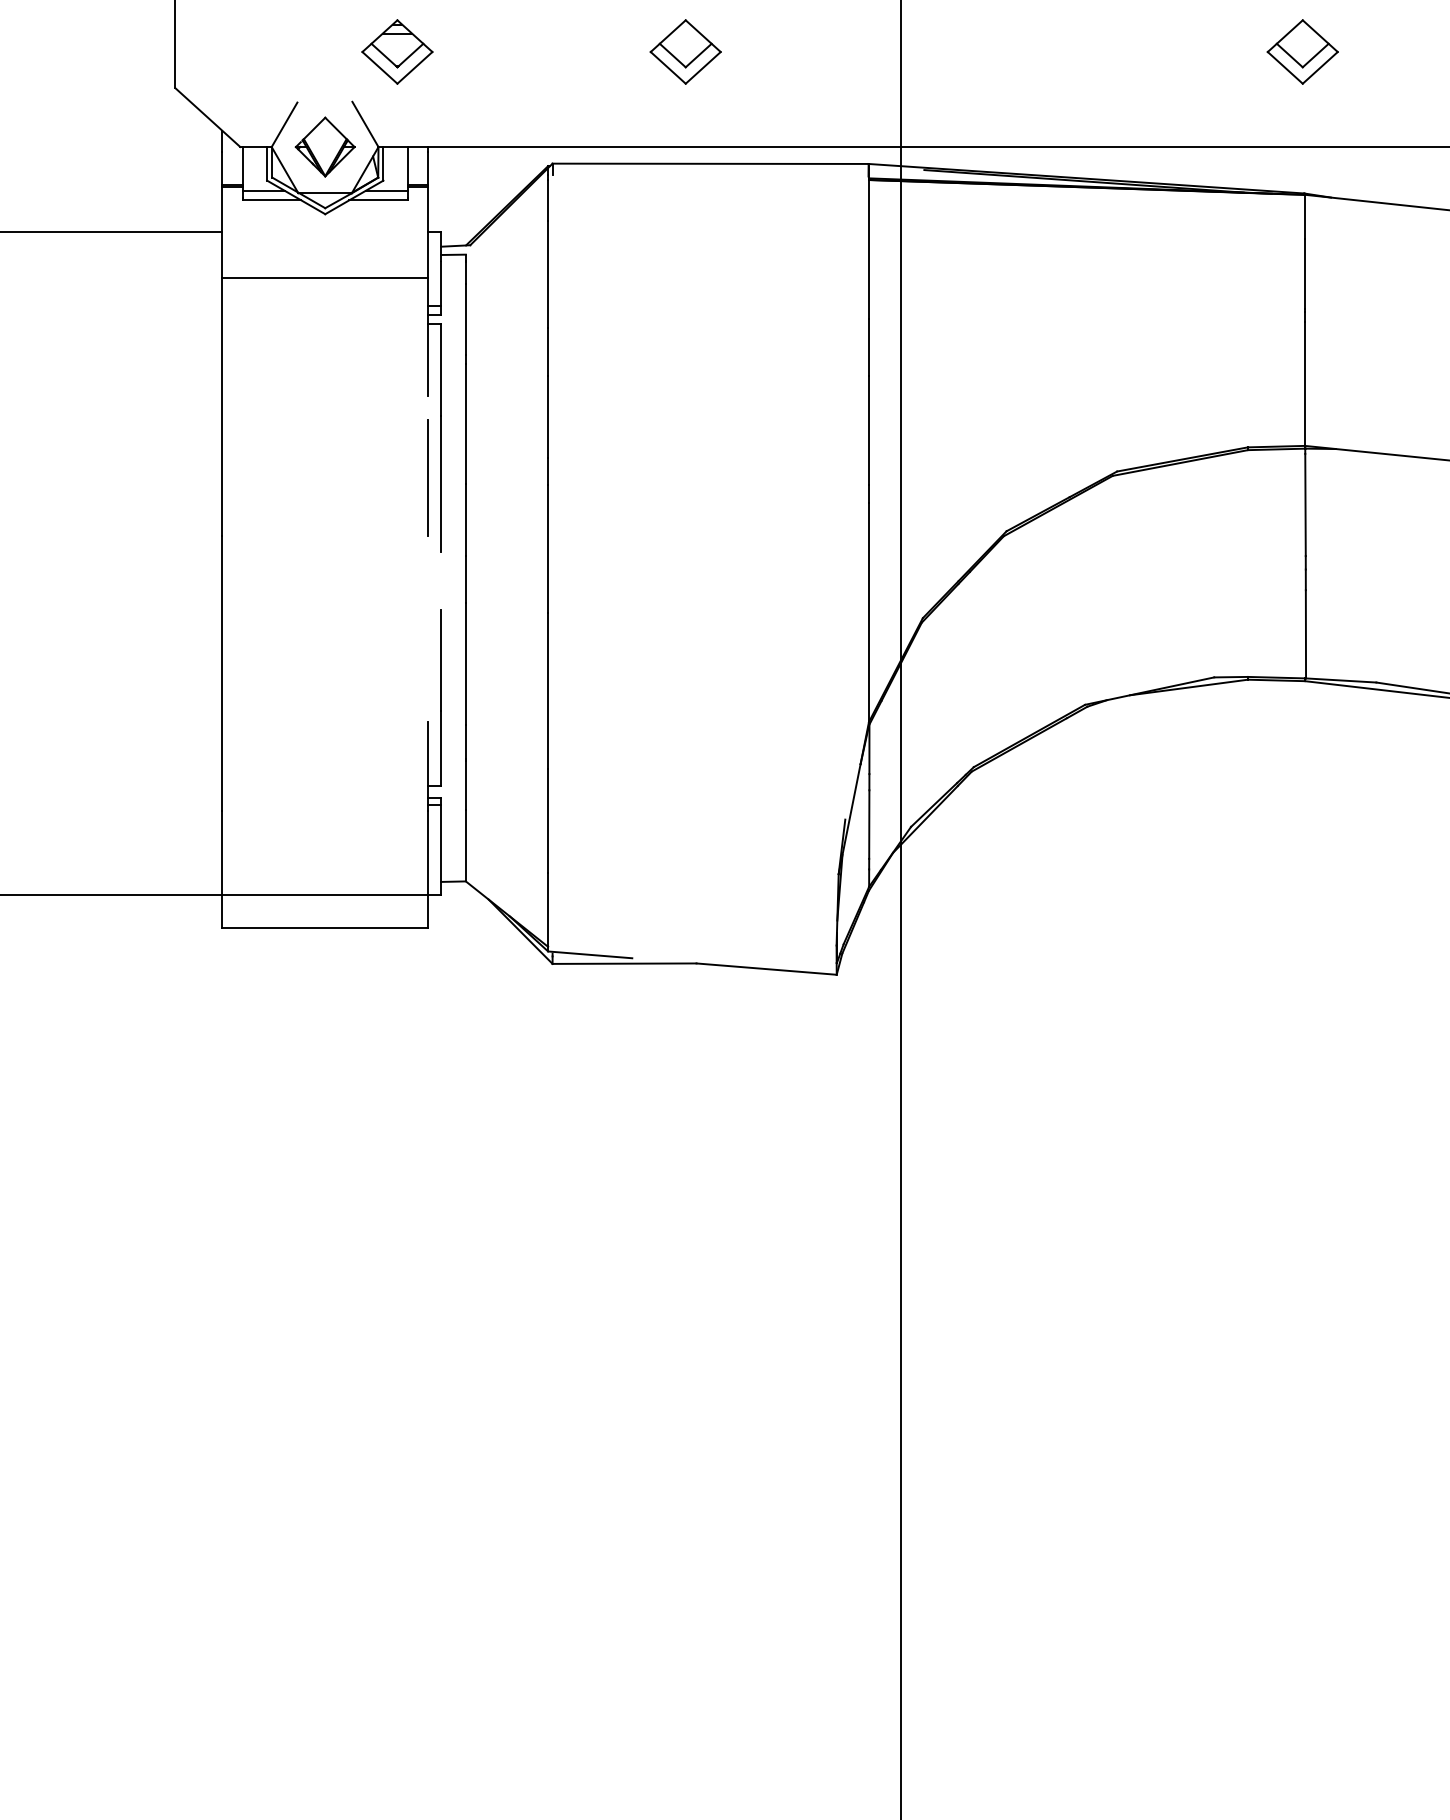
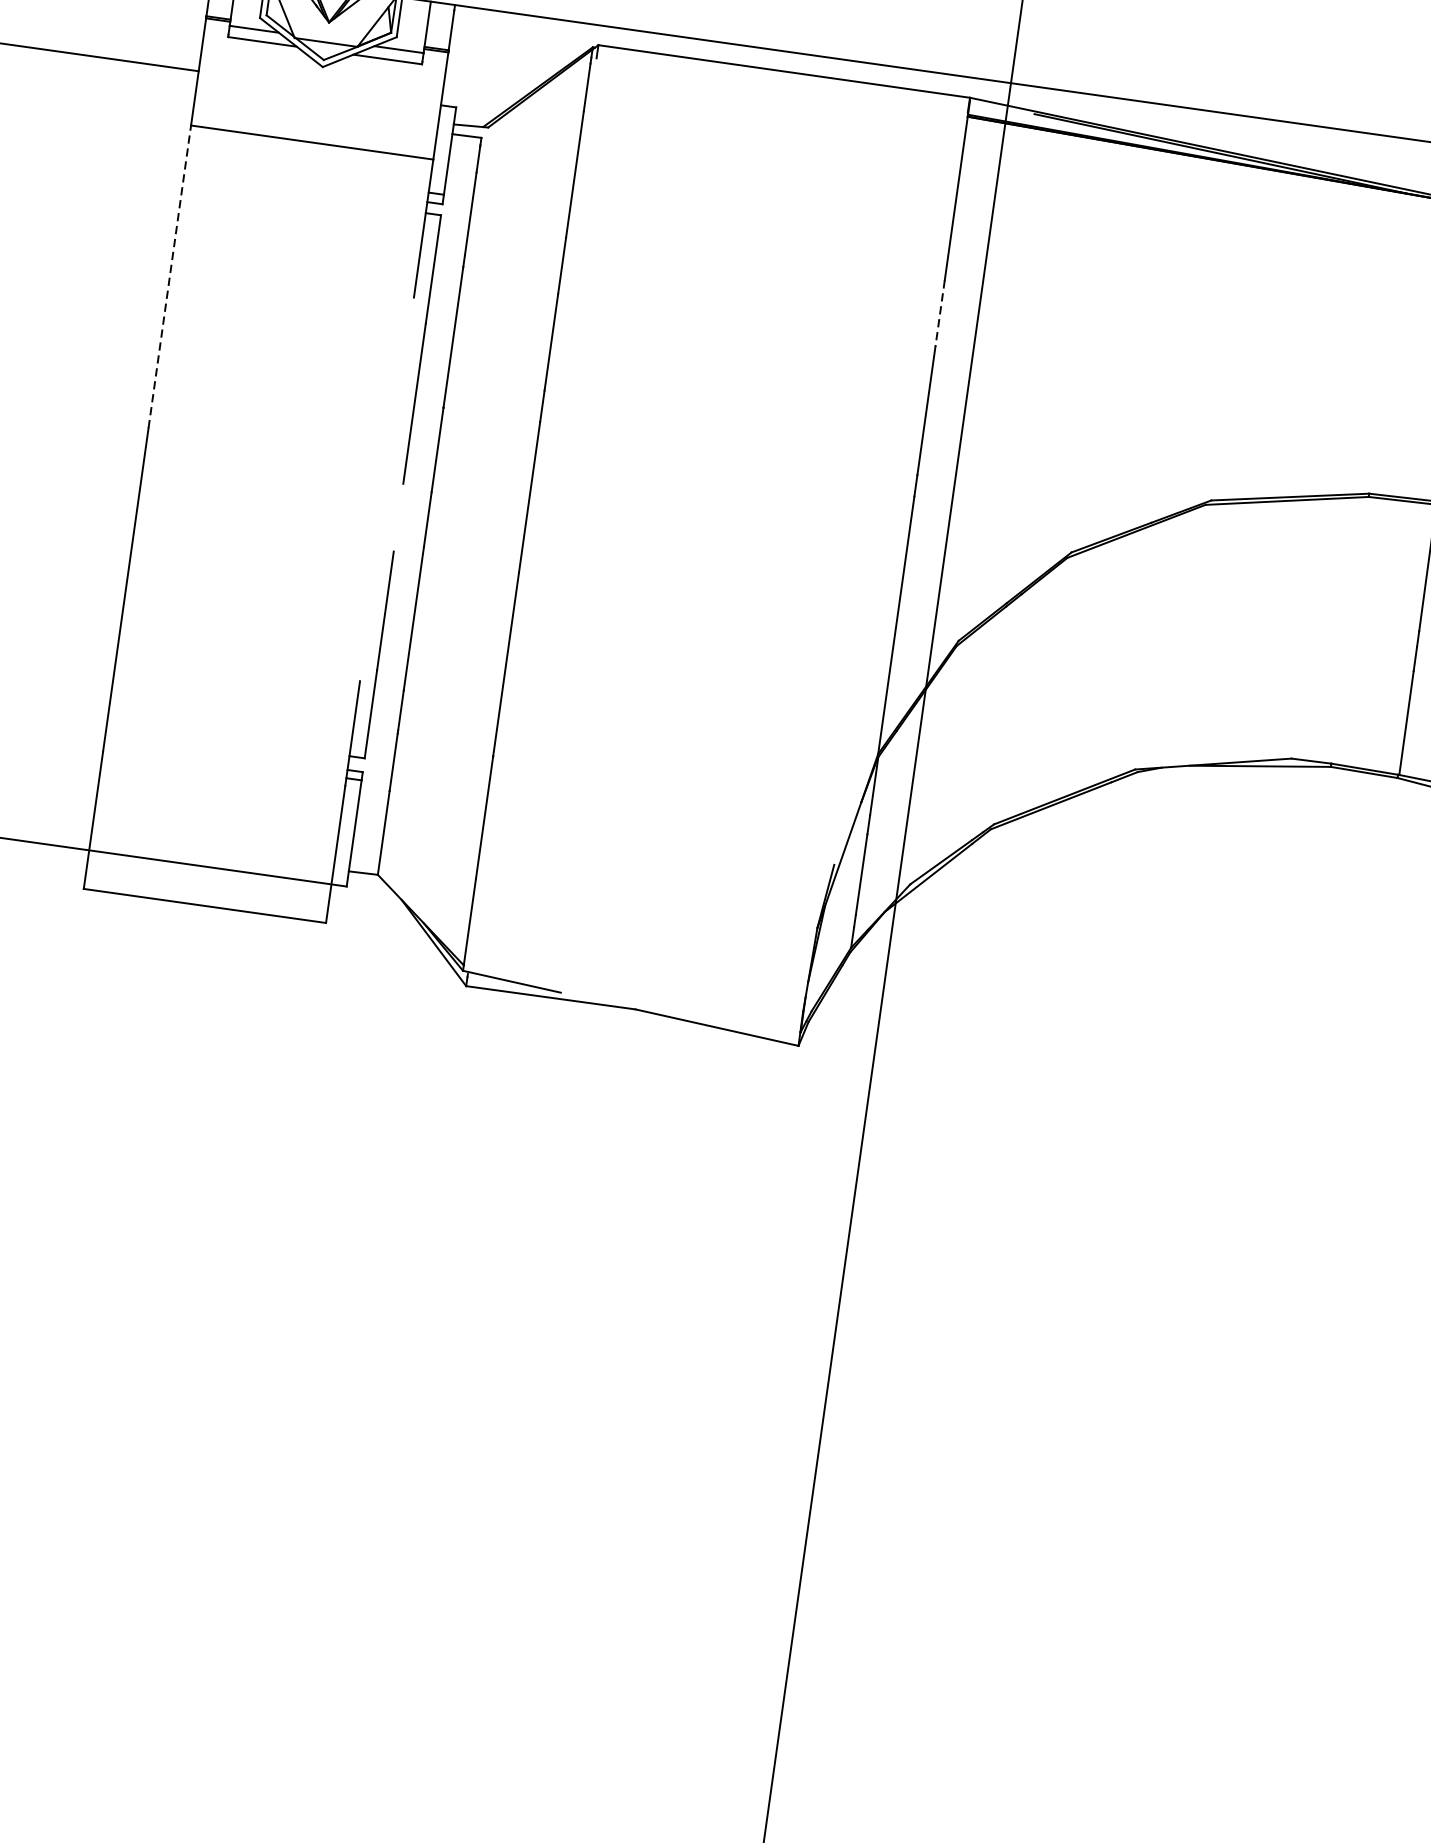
line: (868, 347) -> (939, 313), solid -> dashed
line: (222, 407) -> (170, 277), solid -> dashed
line: (428, 477) -> (400, 393), removed

